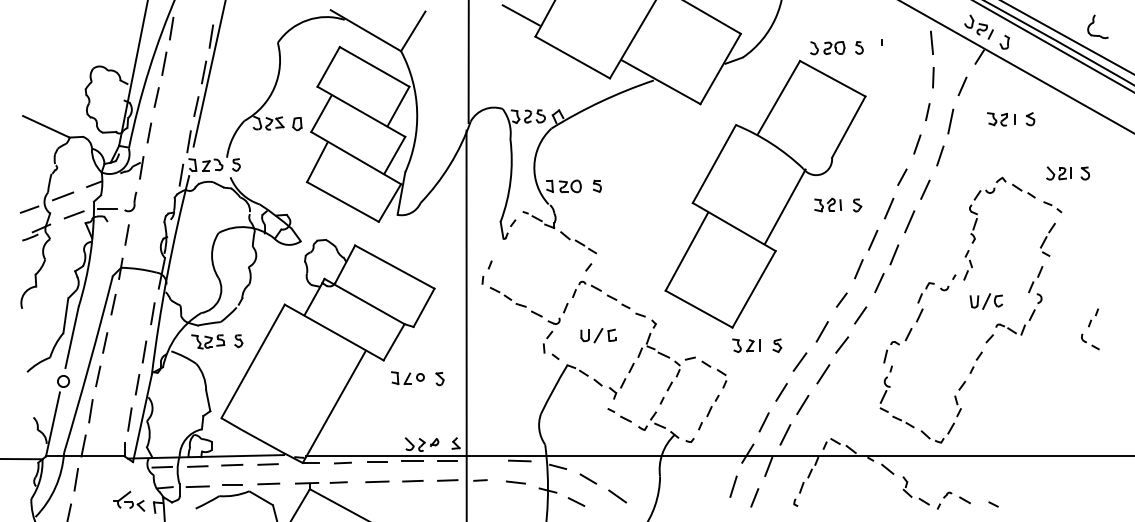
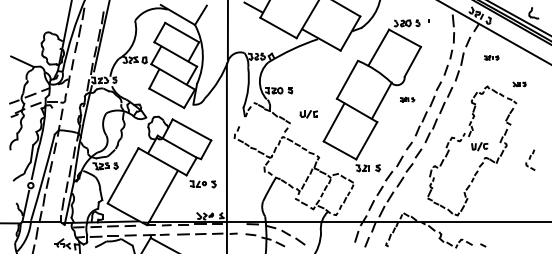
part: (1010, 118) -> (491, 57), size x0.6
part: (1068, 173) -> (519, 84), size x0.6
part: (837, 204) -> (407, 99), size x0.6
part: (597, 336) -> (308, 114), moved

